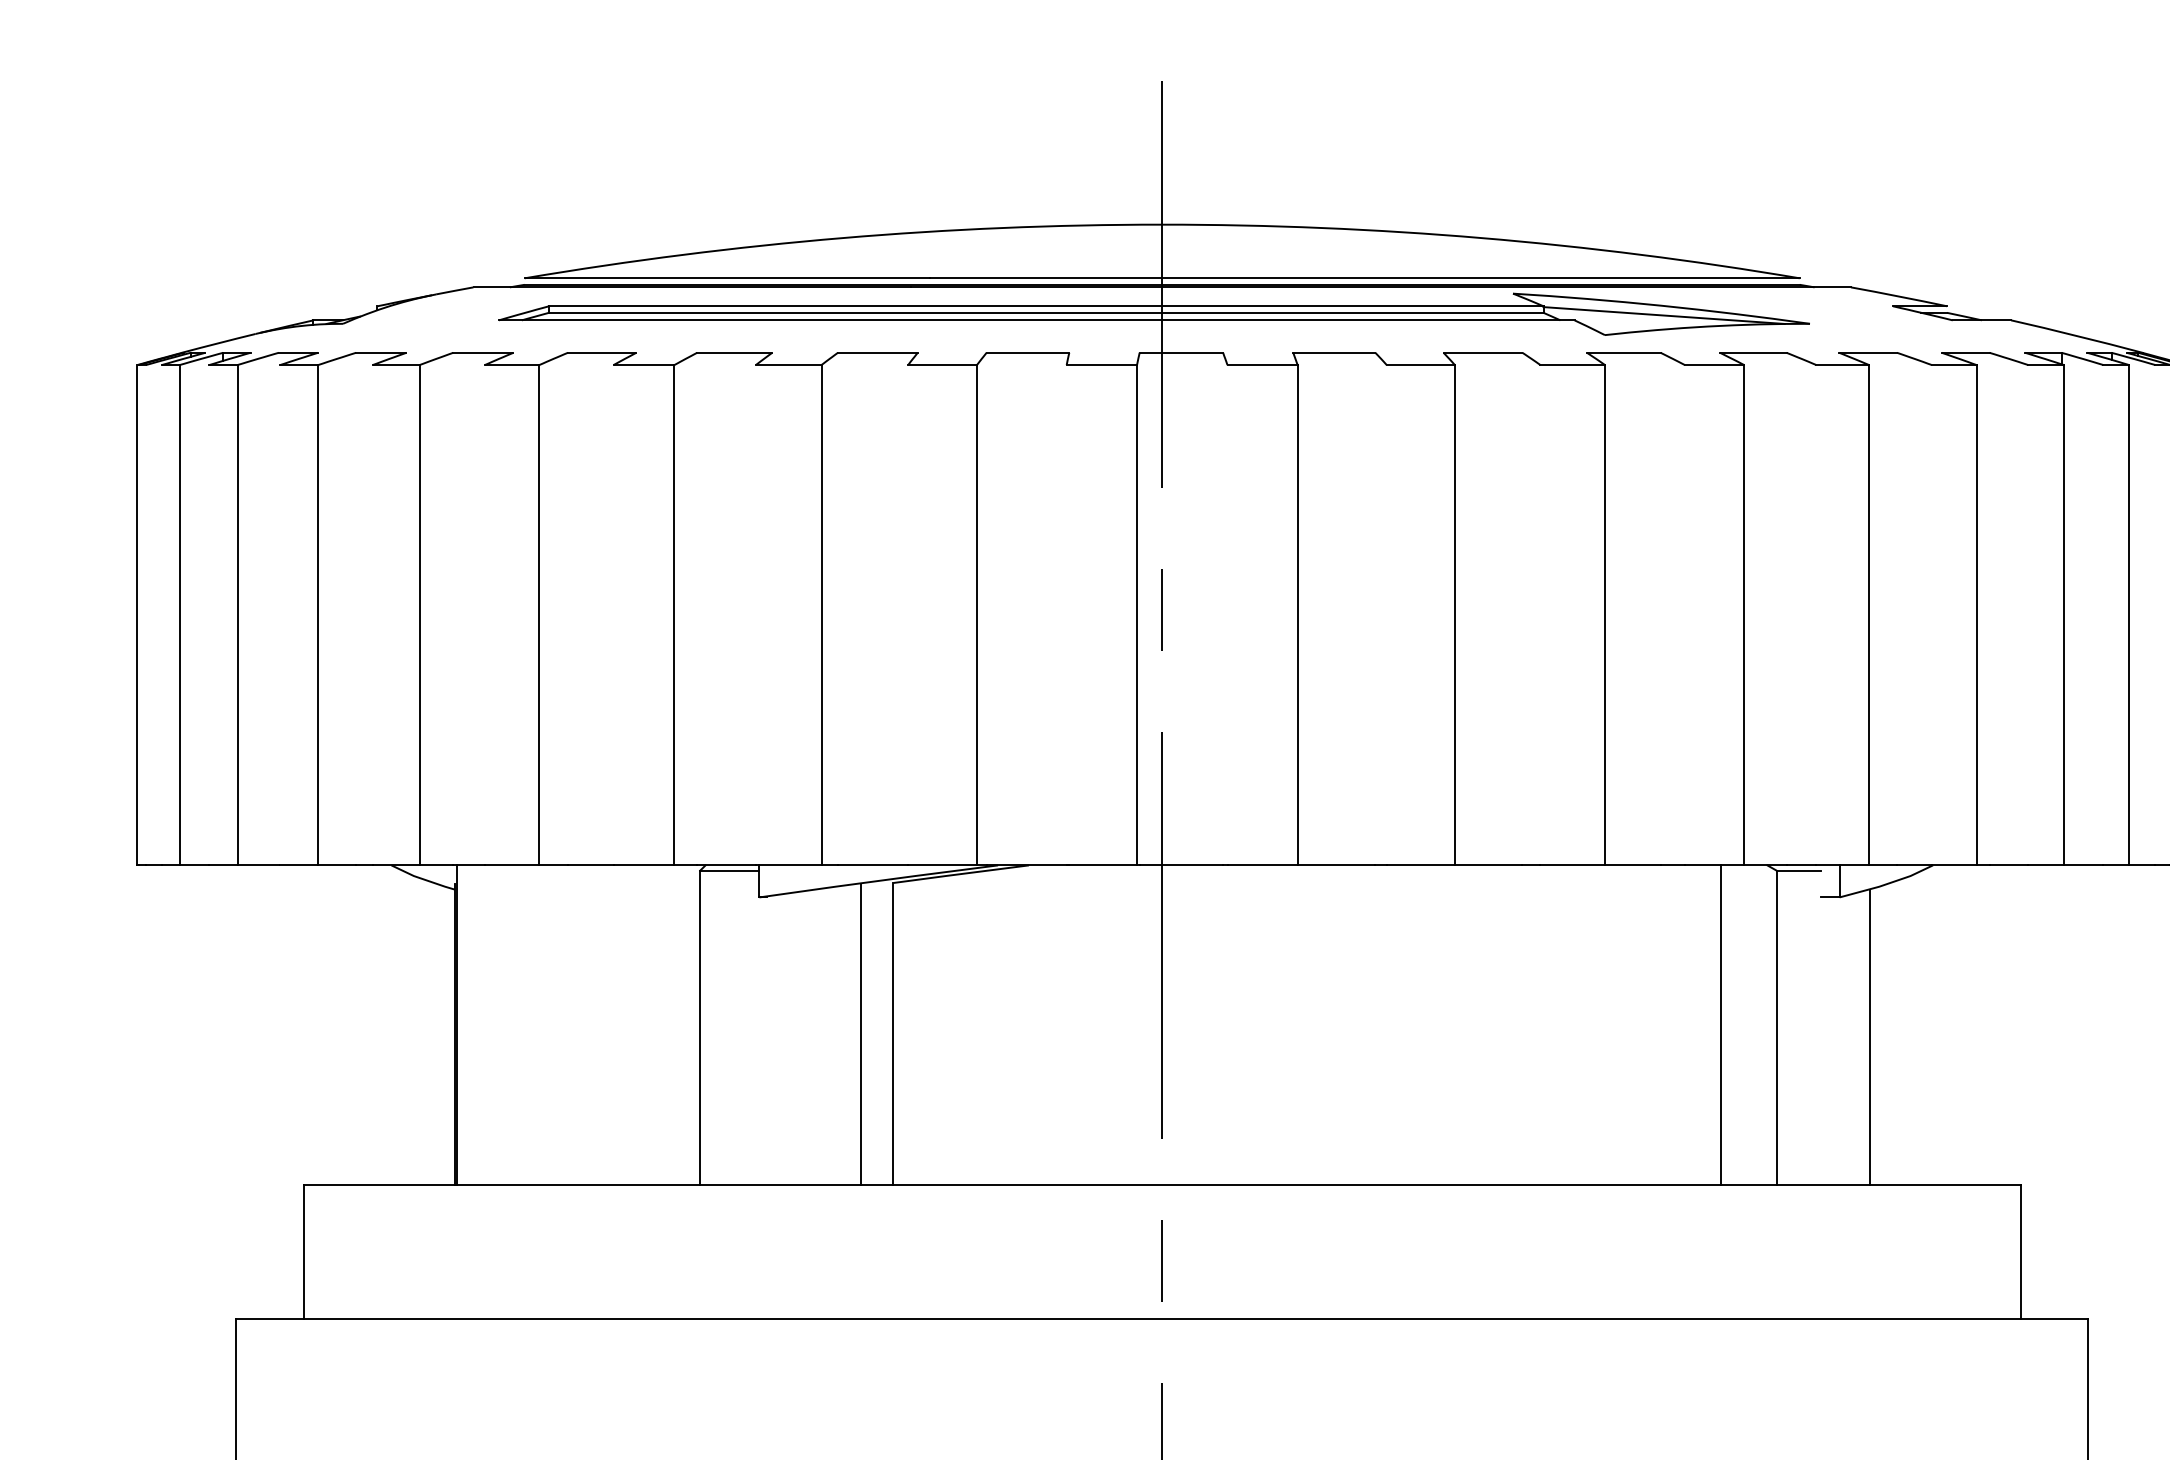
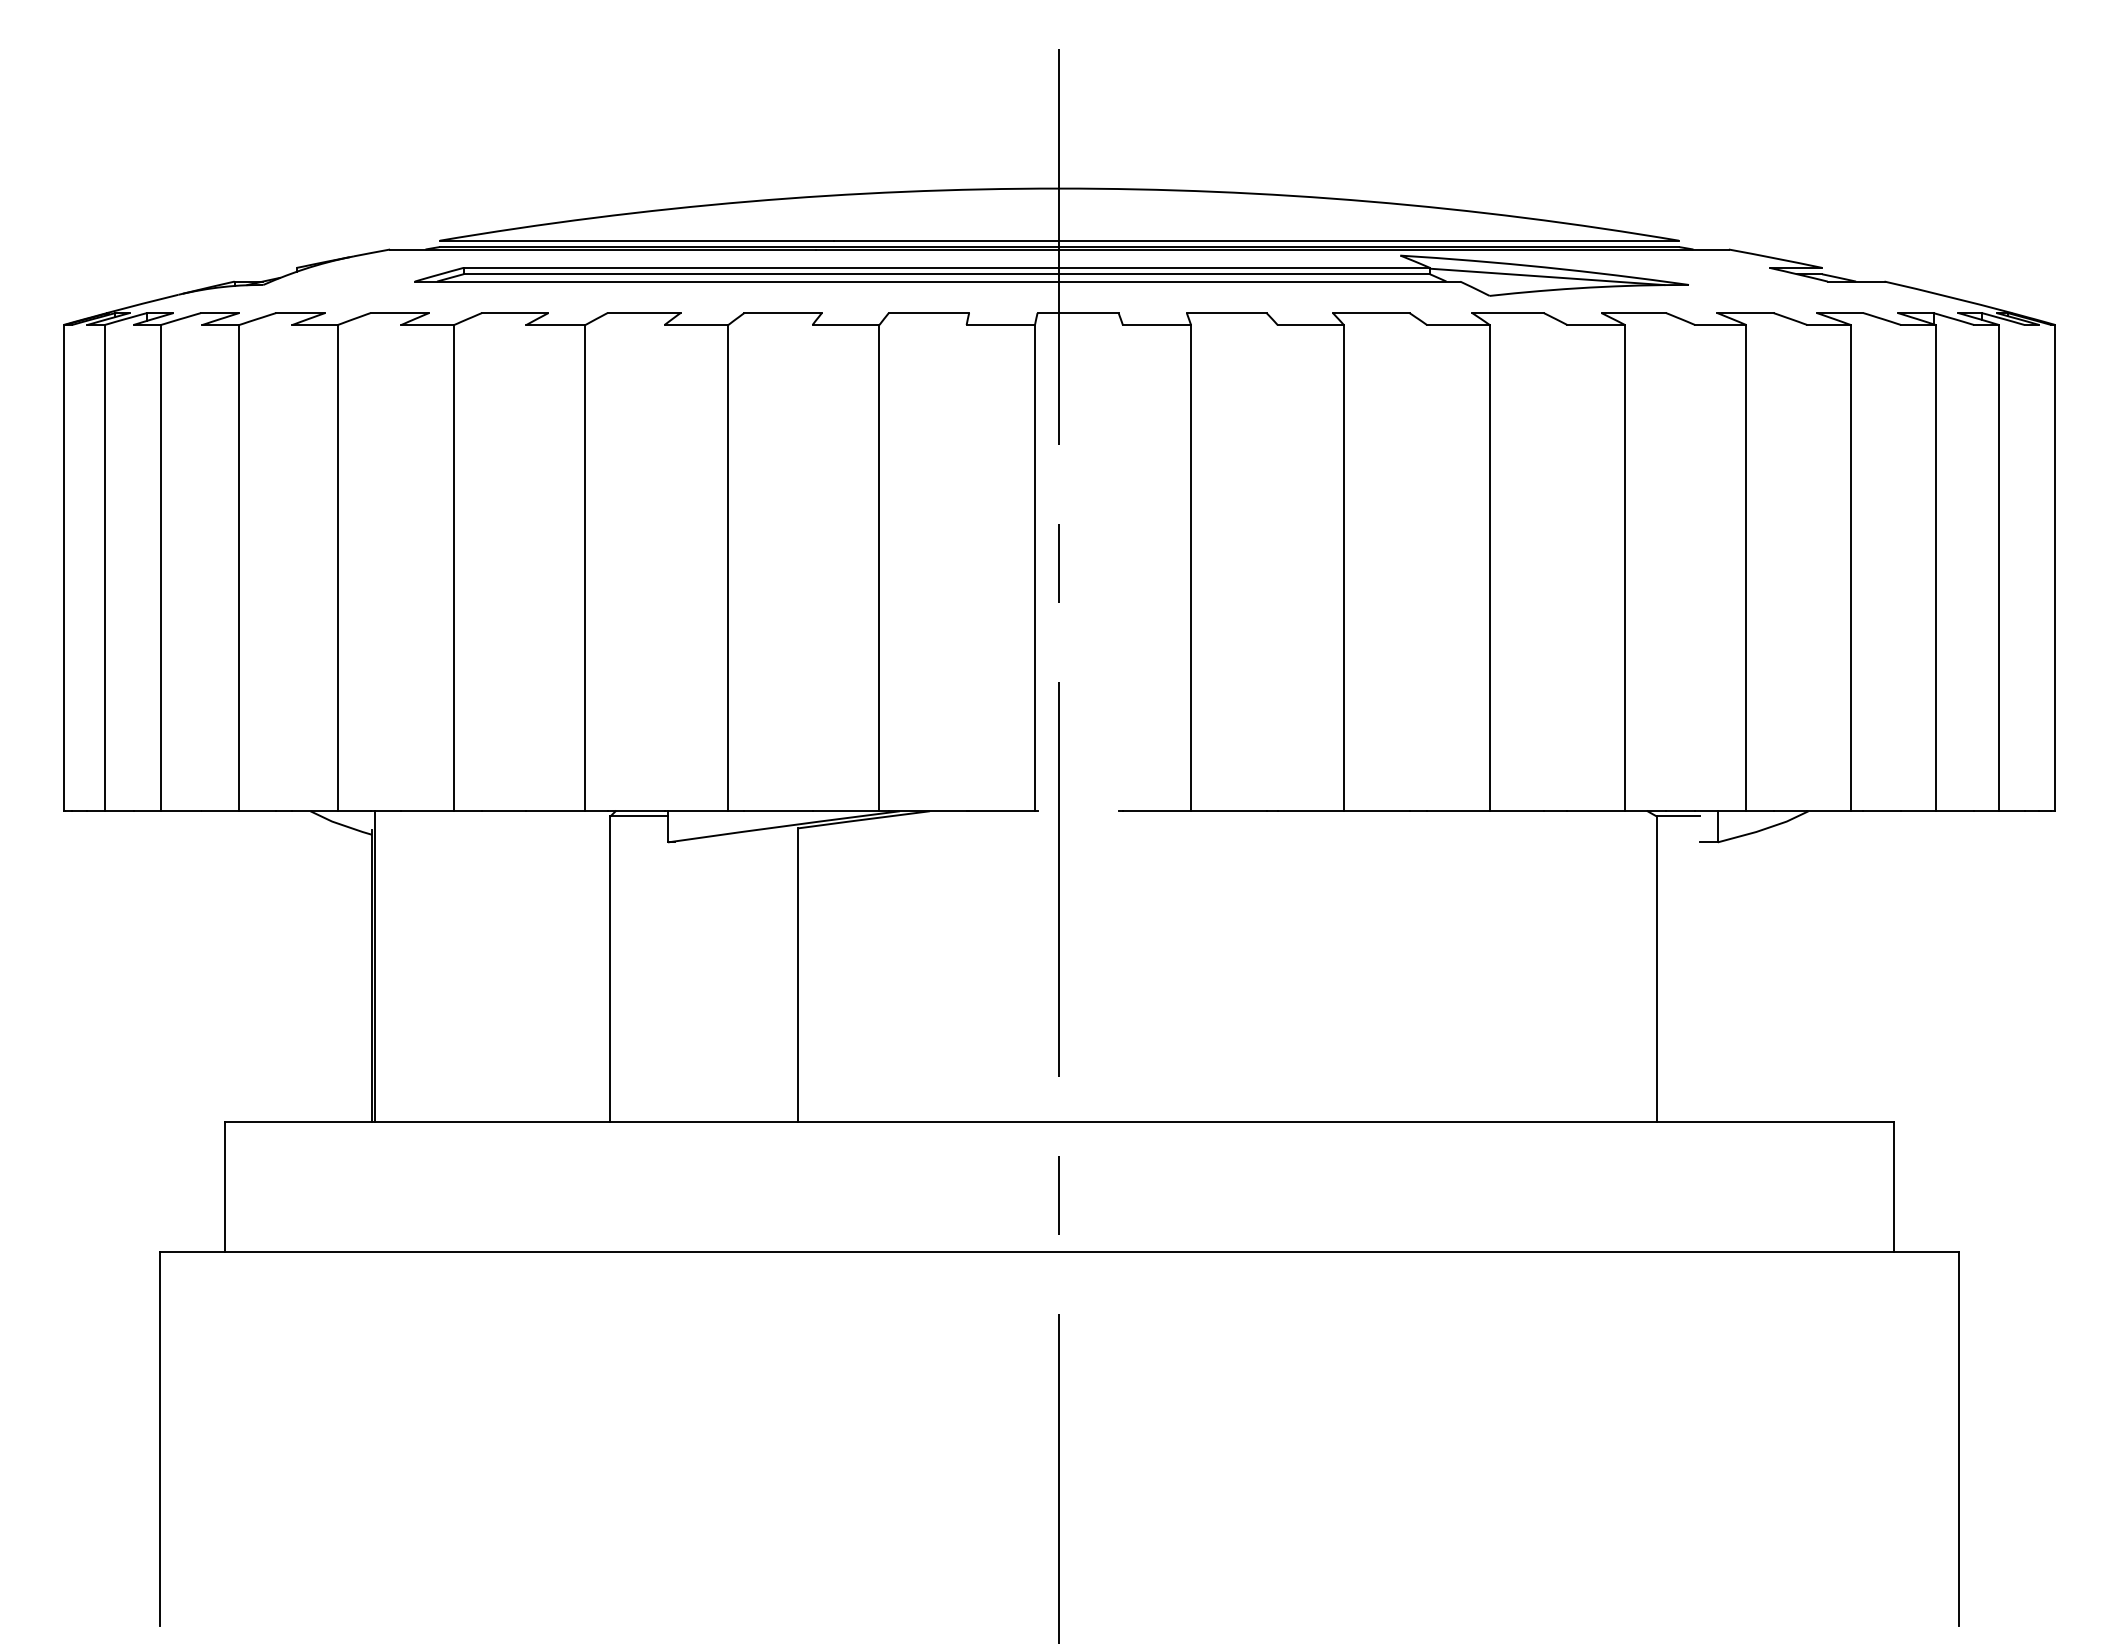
line: (1180, 865) -> (1077, 811), removed
line: (1720, 1025) -> (1602, 966), removed
line: (860, 1034) -> (766, 975), removed
line: (1869, 1036) -> (1746, 977), removed

